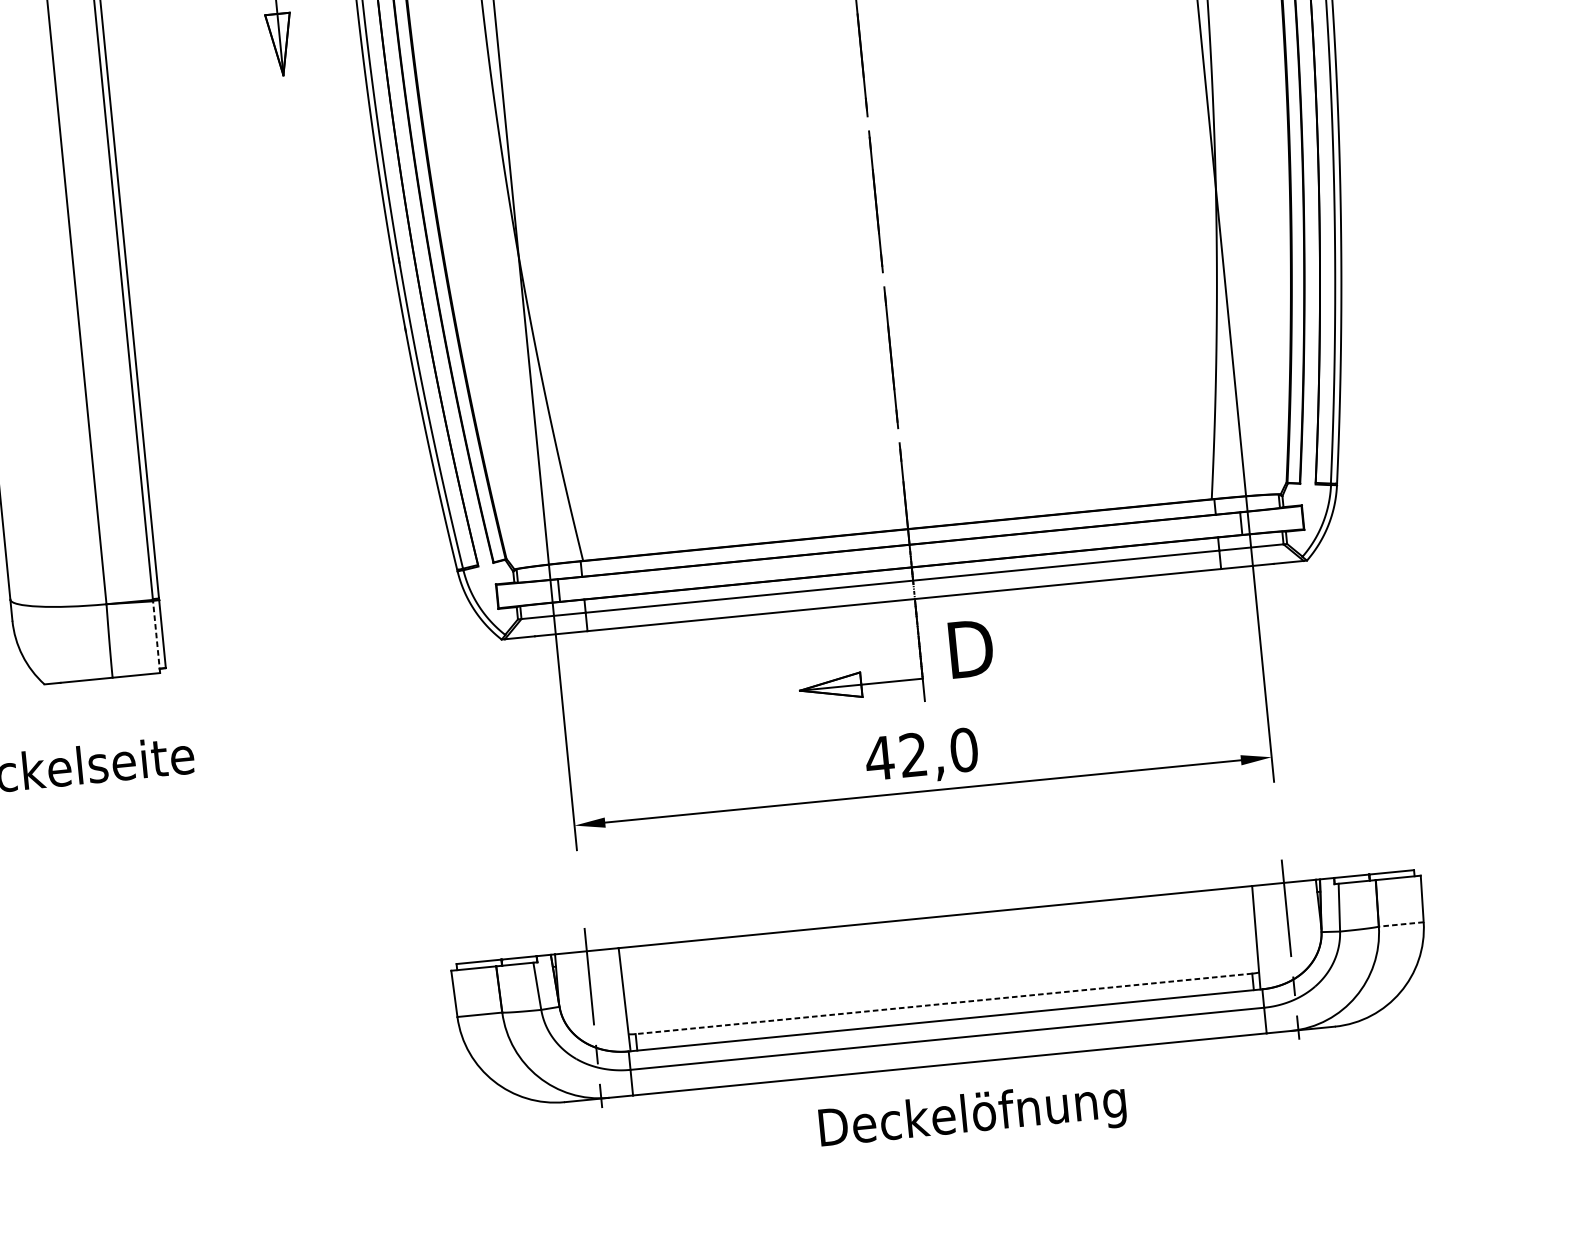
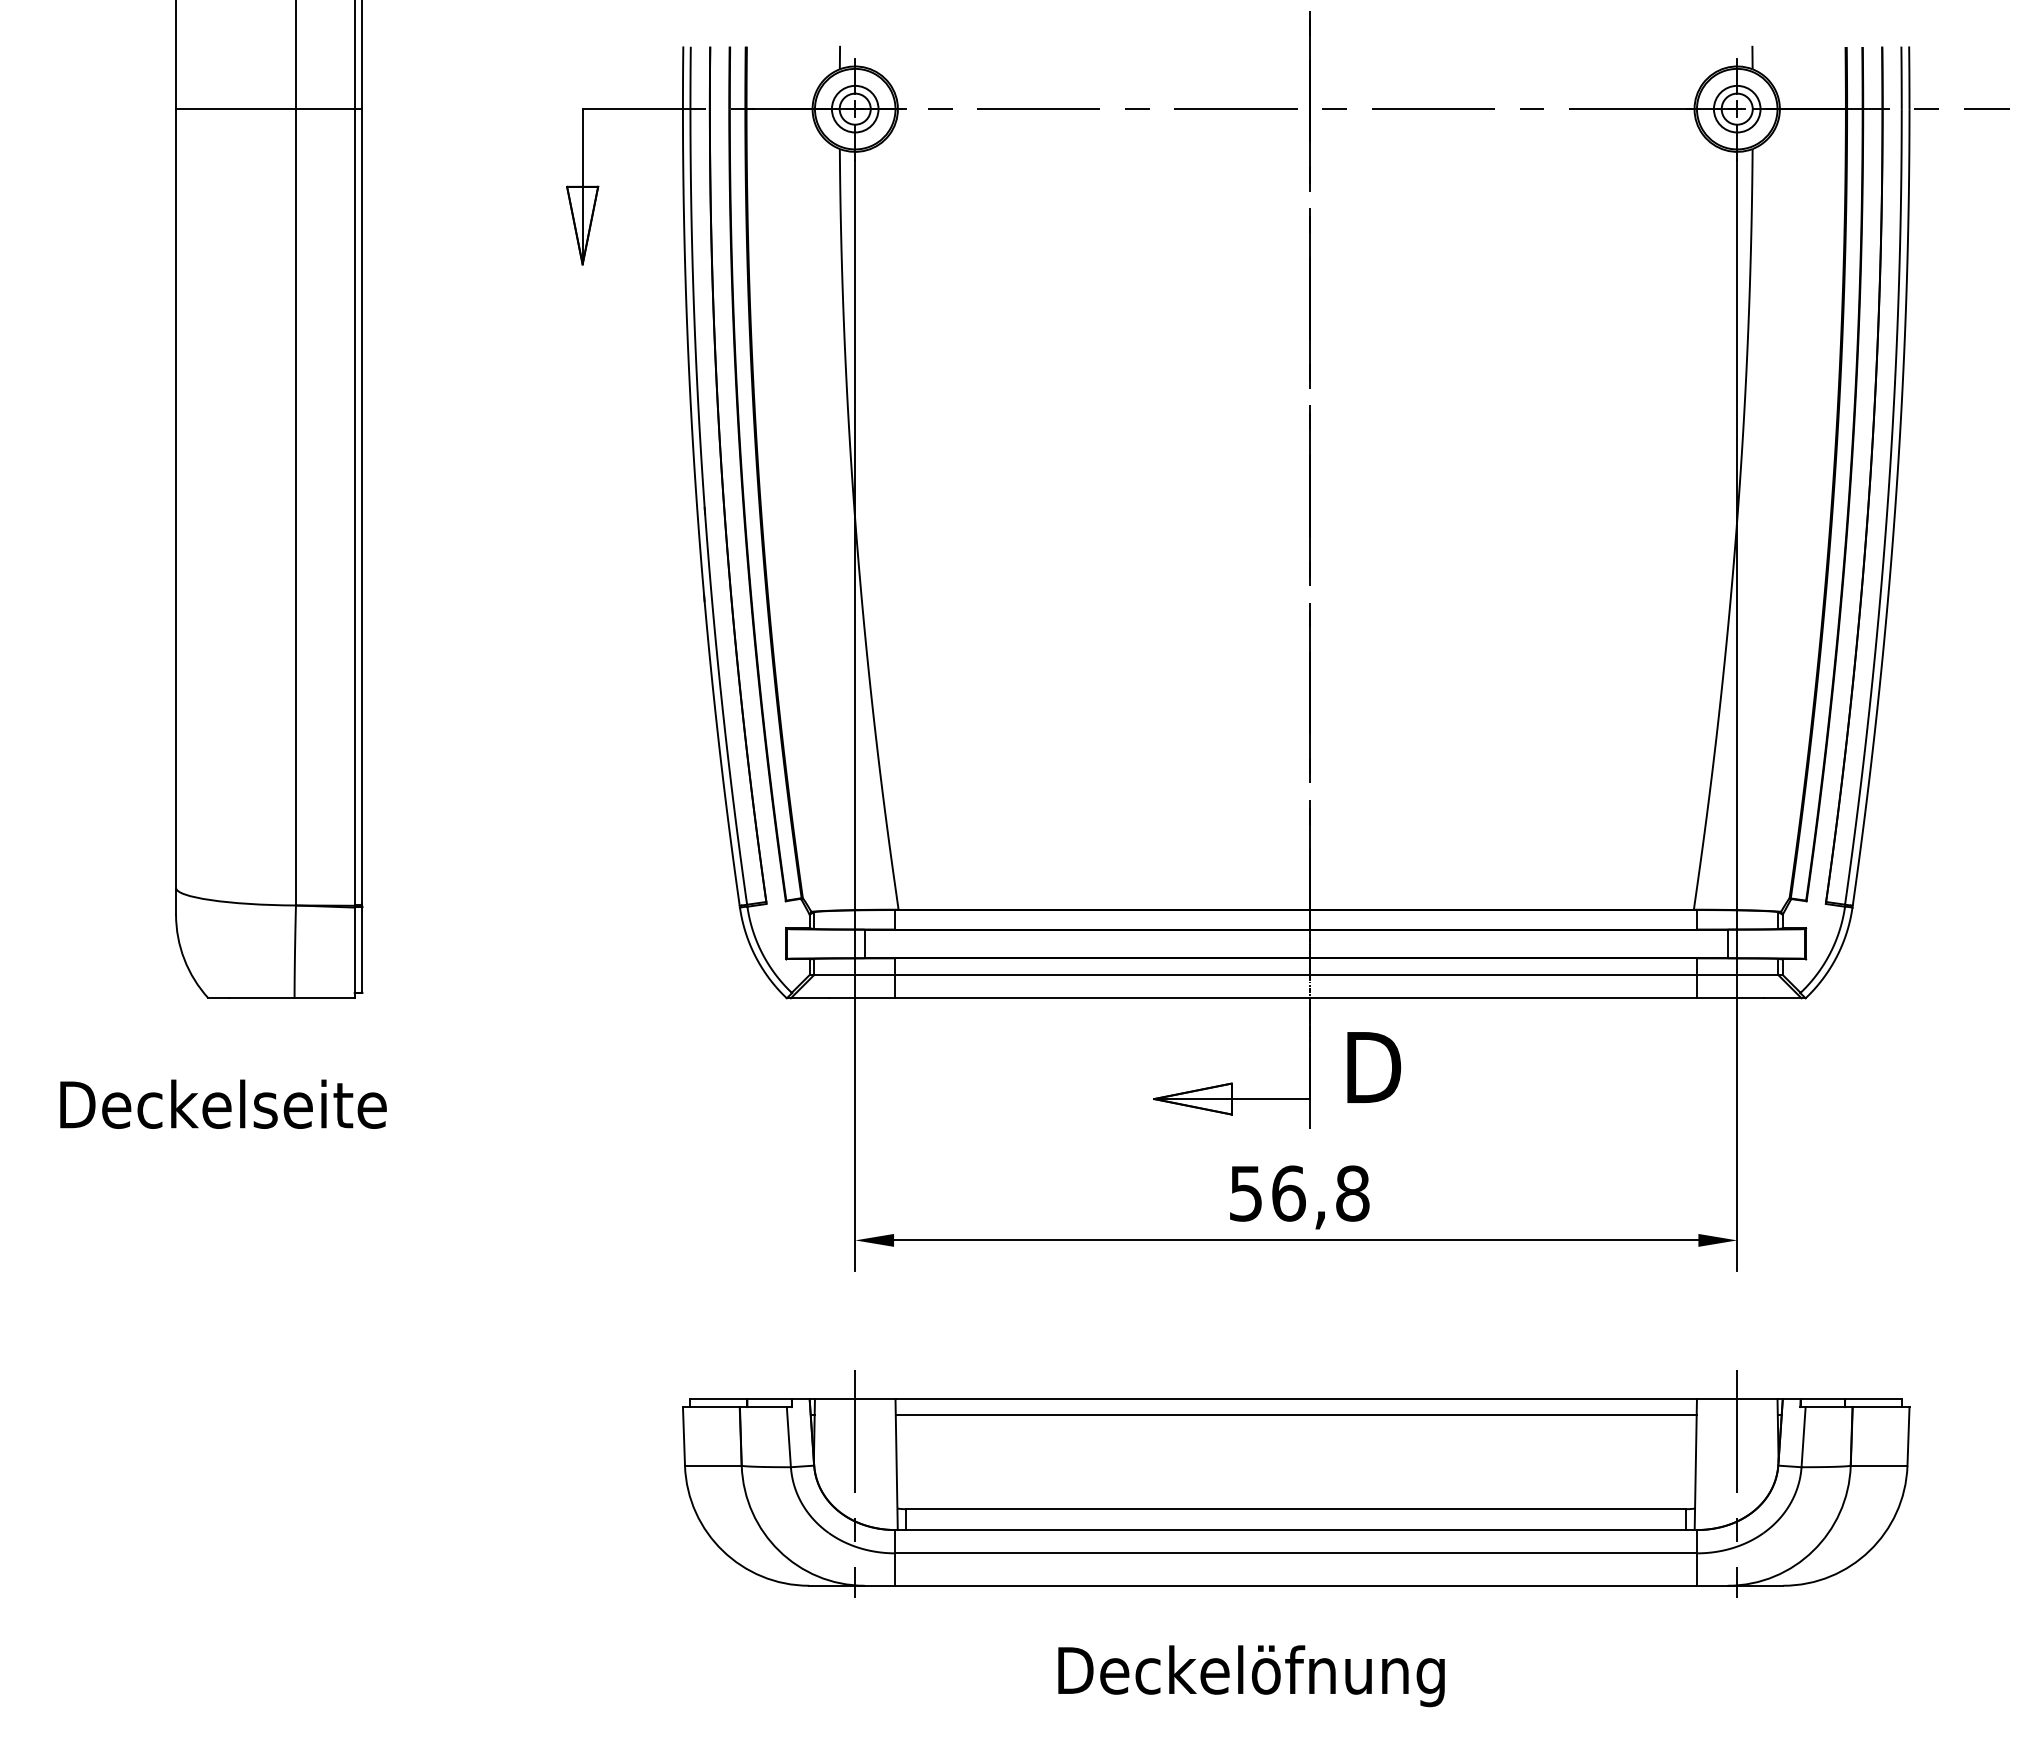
line: (156, 636) -> (354, 952), dashed -> solid
text: (921, 754) -> (1298, 1193), 42,0 -> 56,8
line: (1400, 924) -> (1878, 1465), dashed -> solid
line: (936, 929) -> (1295, 1414), added
line: (943, 1004) -> (1295, 1509), dashed -> solid
text: (972, 1117) -> (1251, 1676), moved

